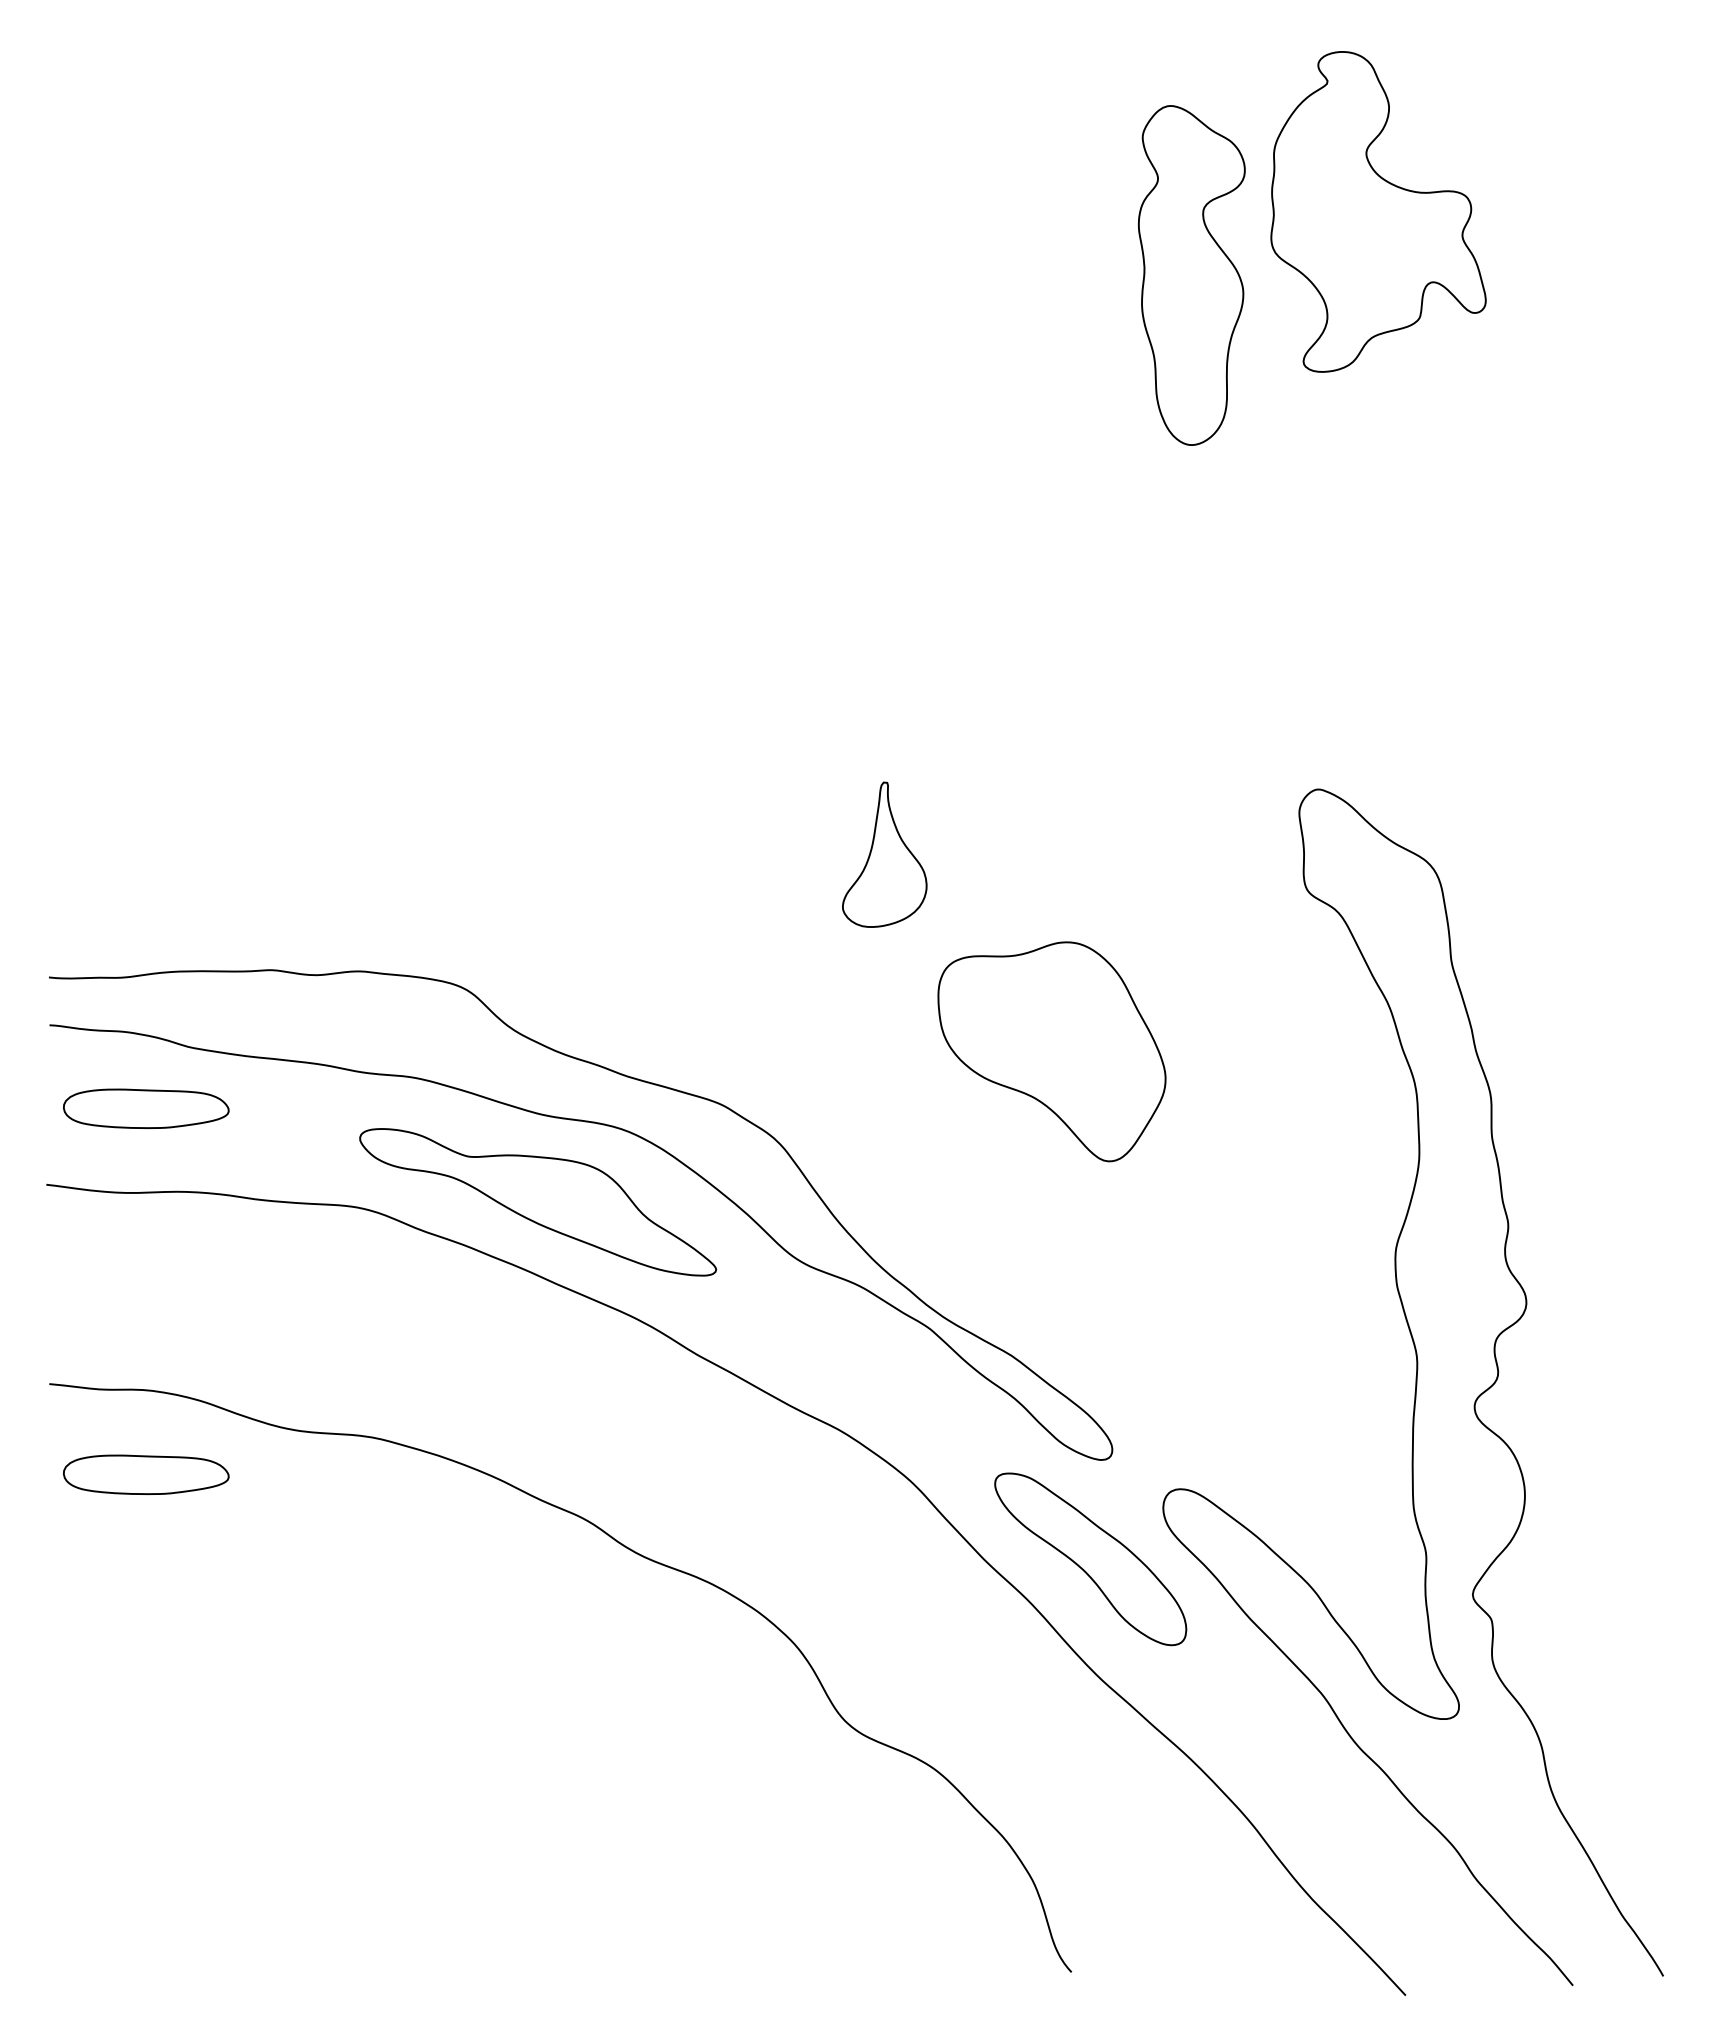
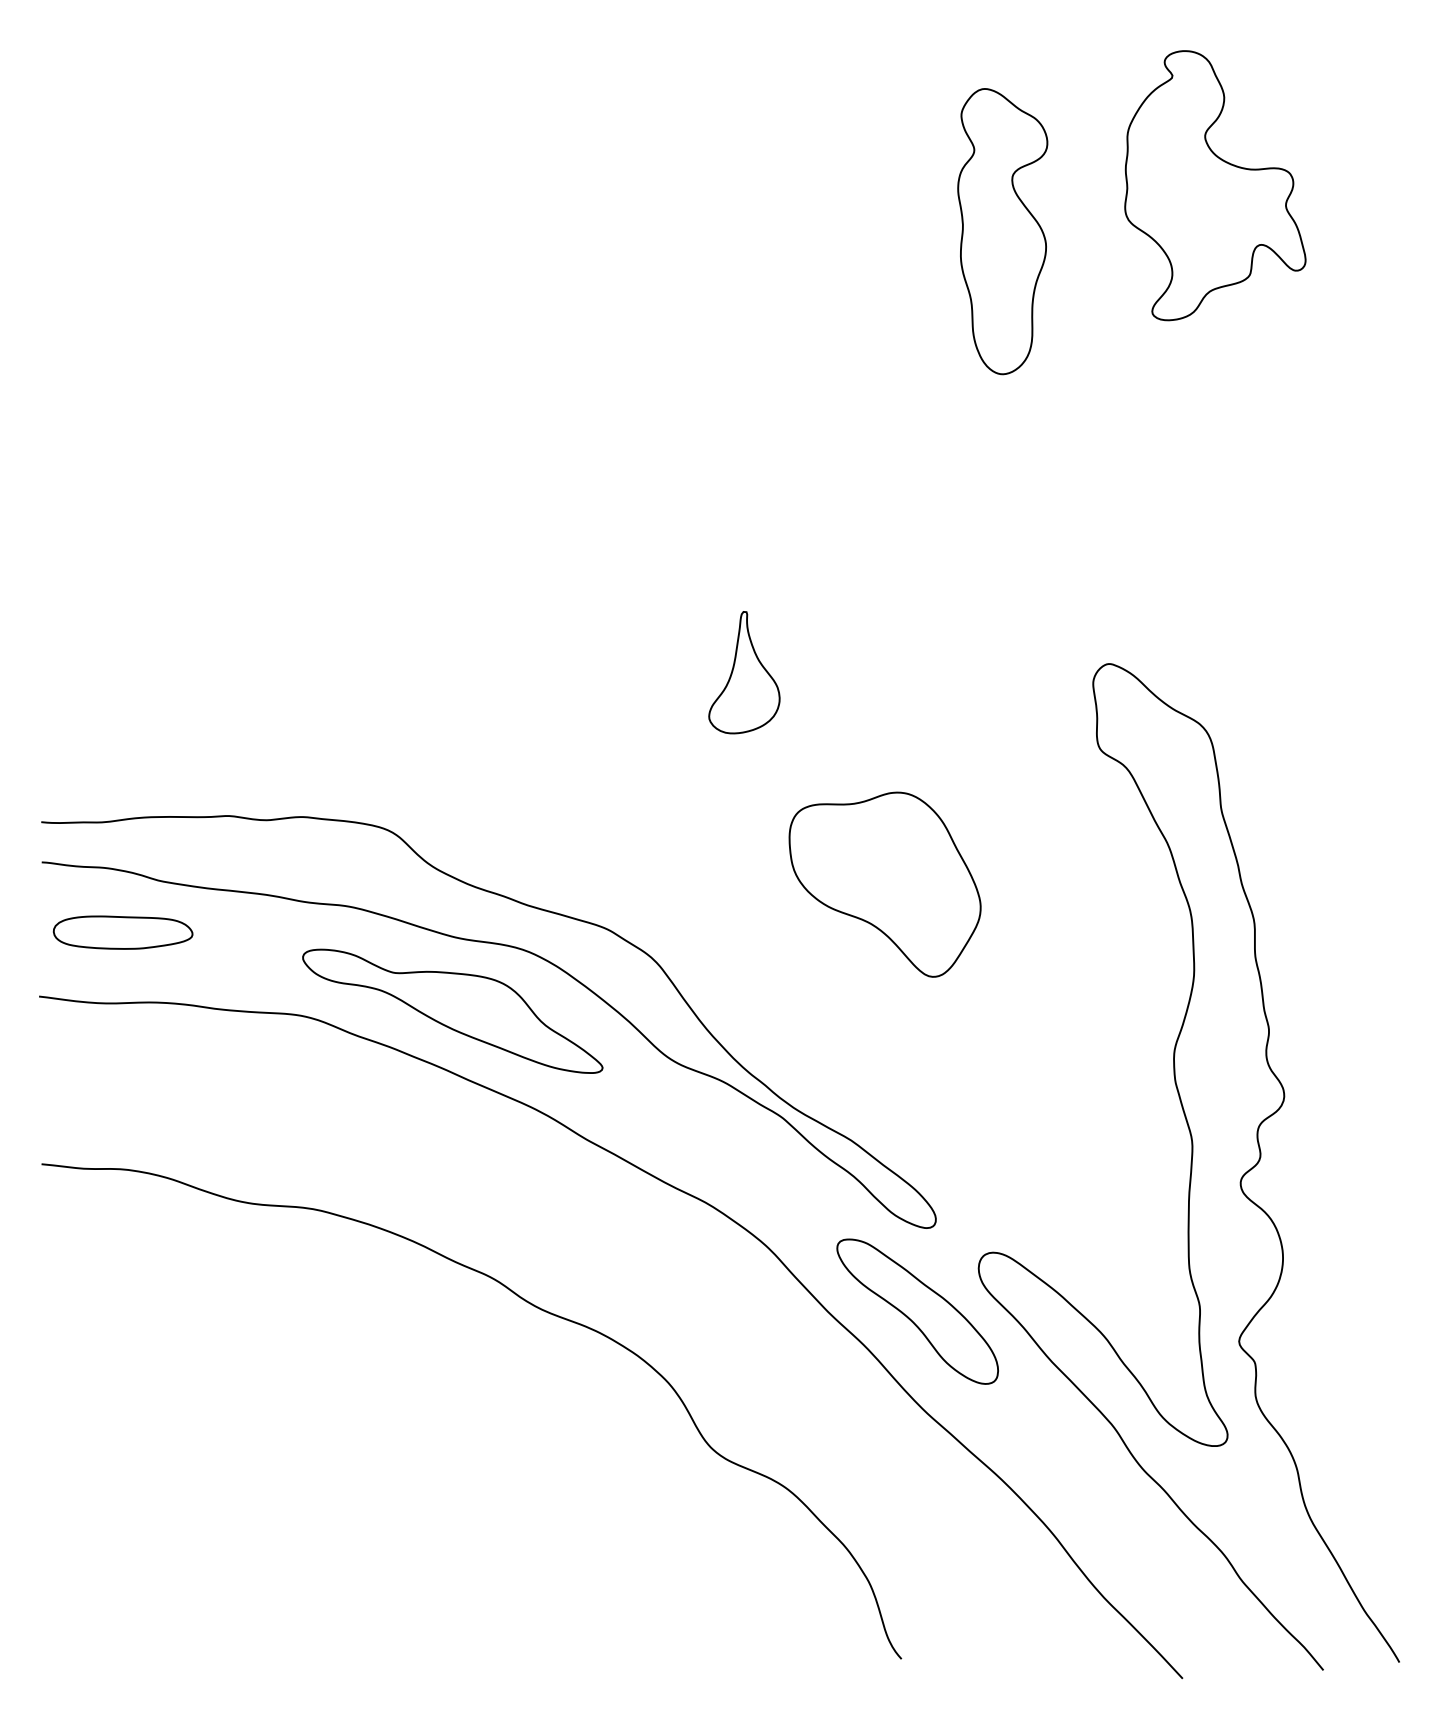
part: (1378, 211) -> (1215, 185), moved
part: (884, 854) -> (744, 672), moved
part: (146, 1474) -> (123, 1240), removed

